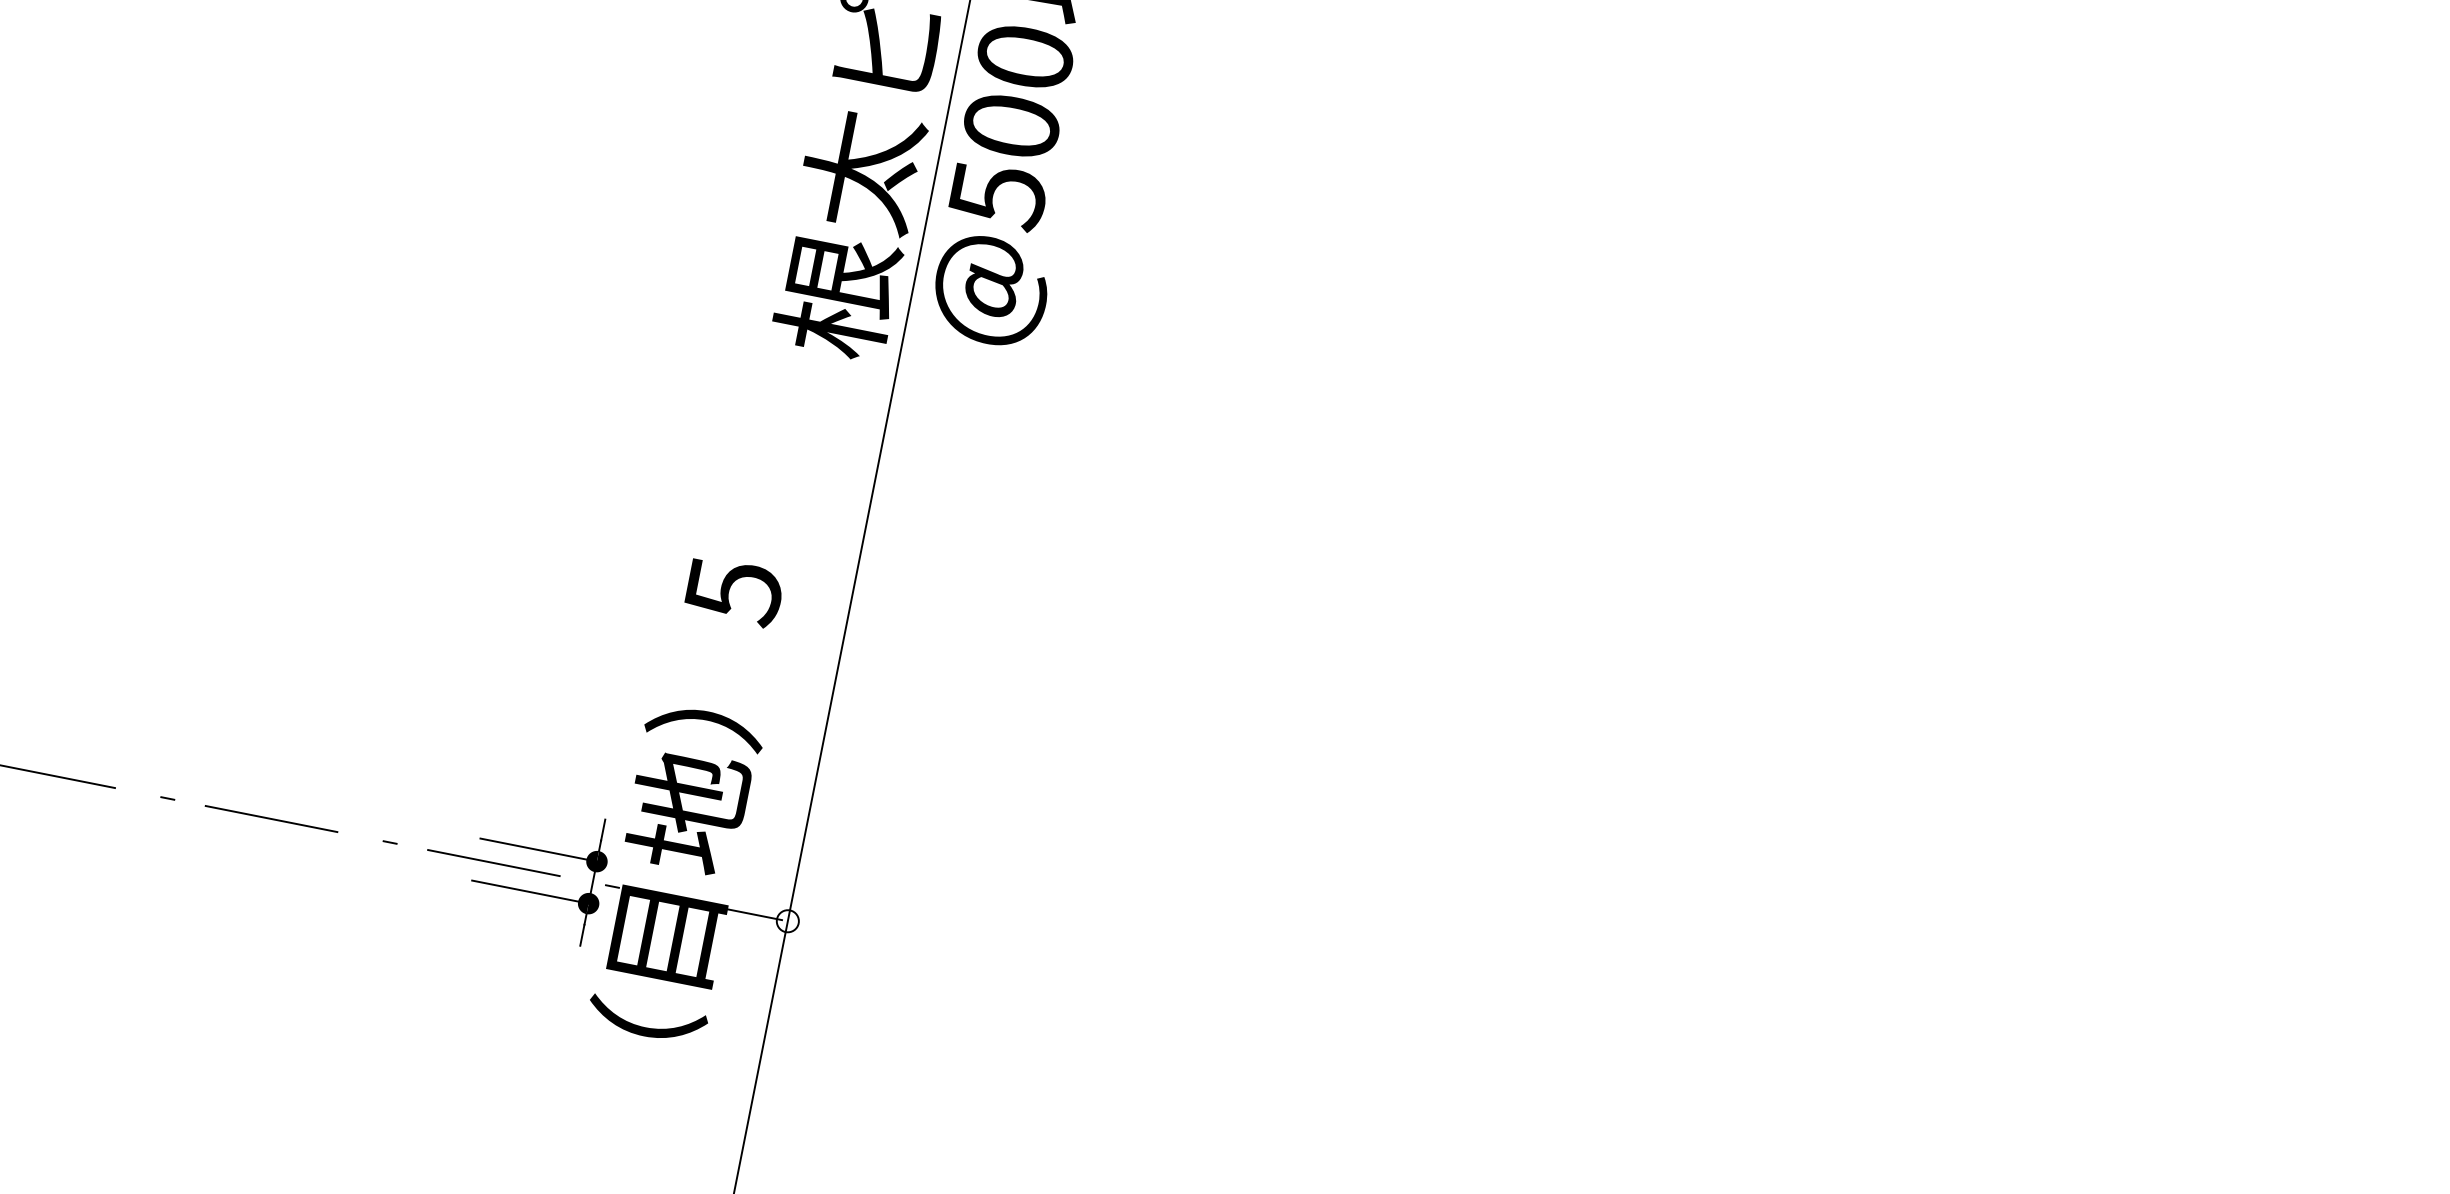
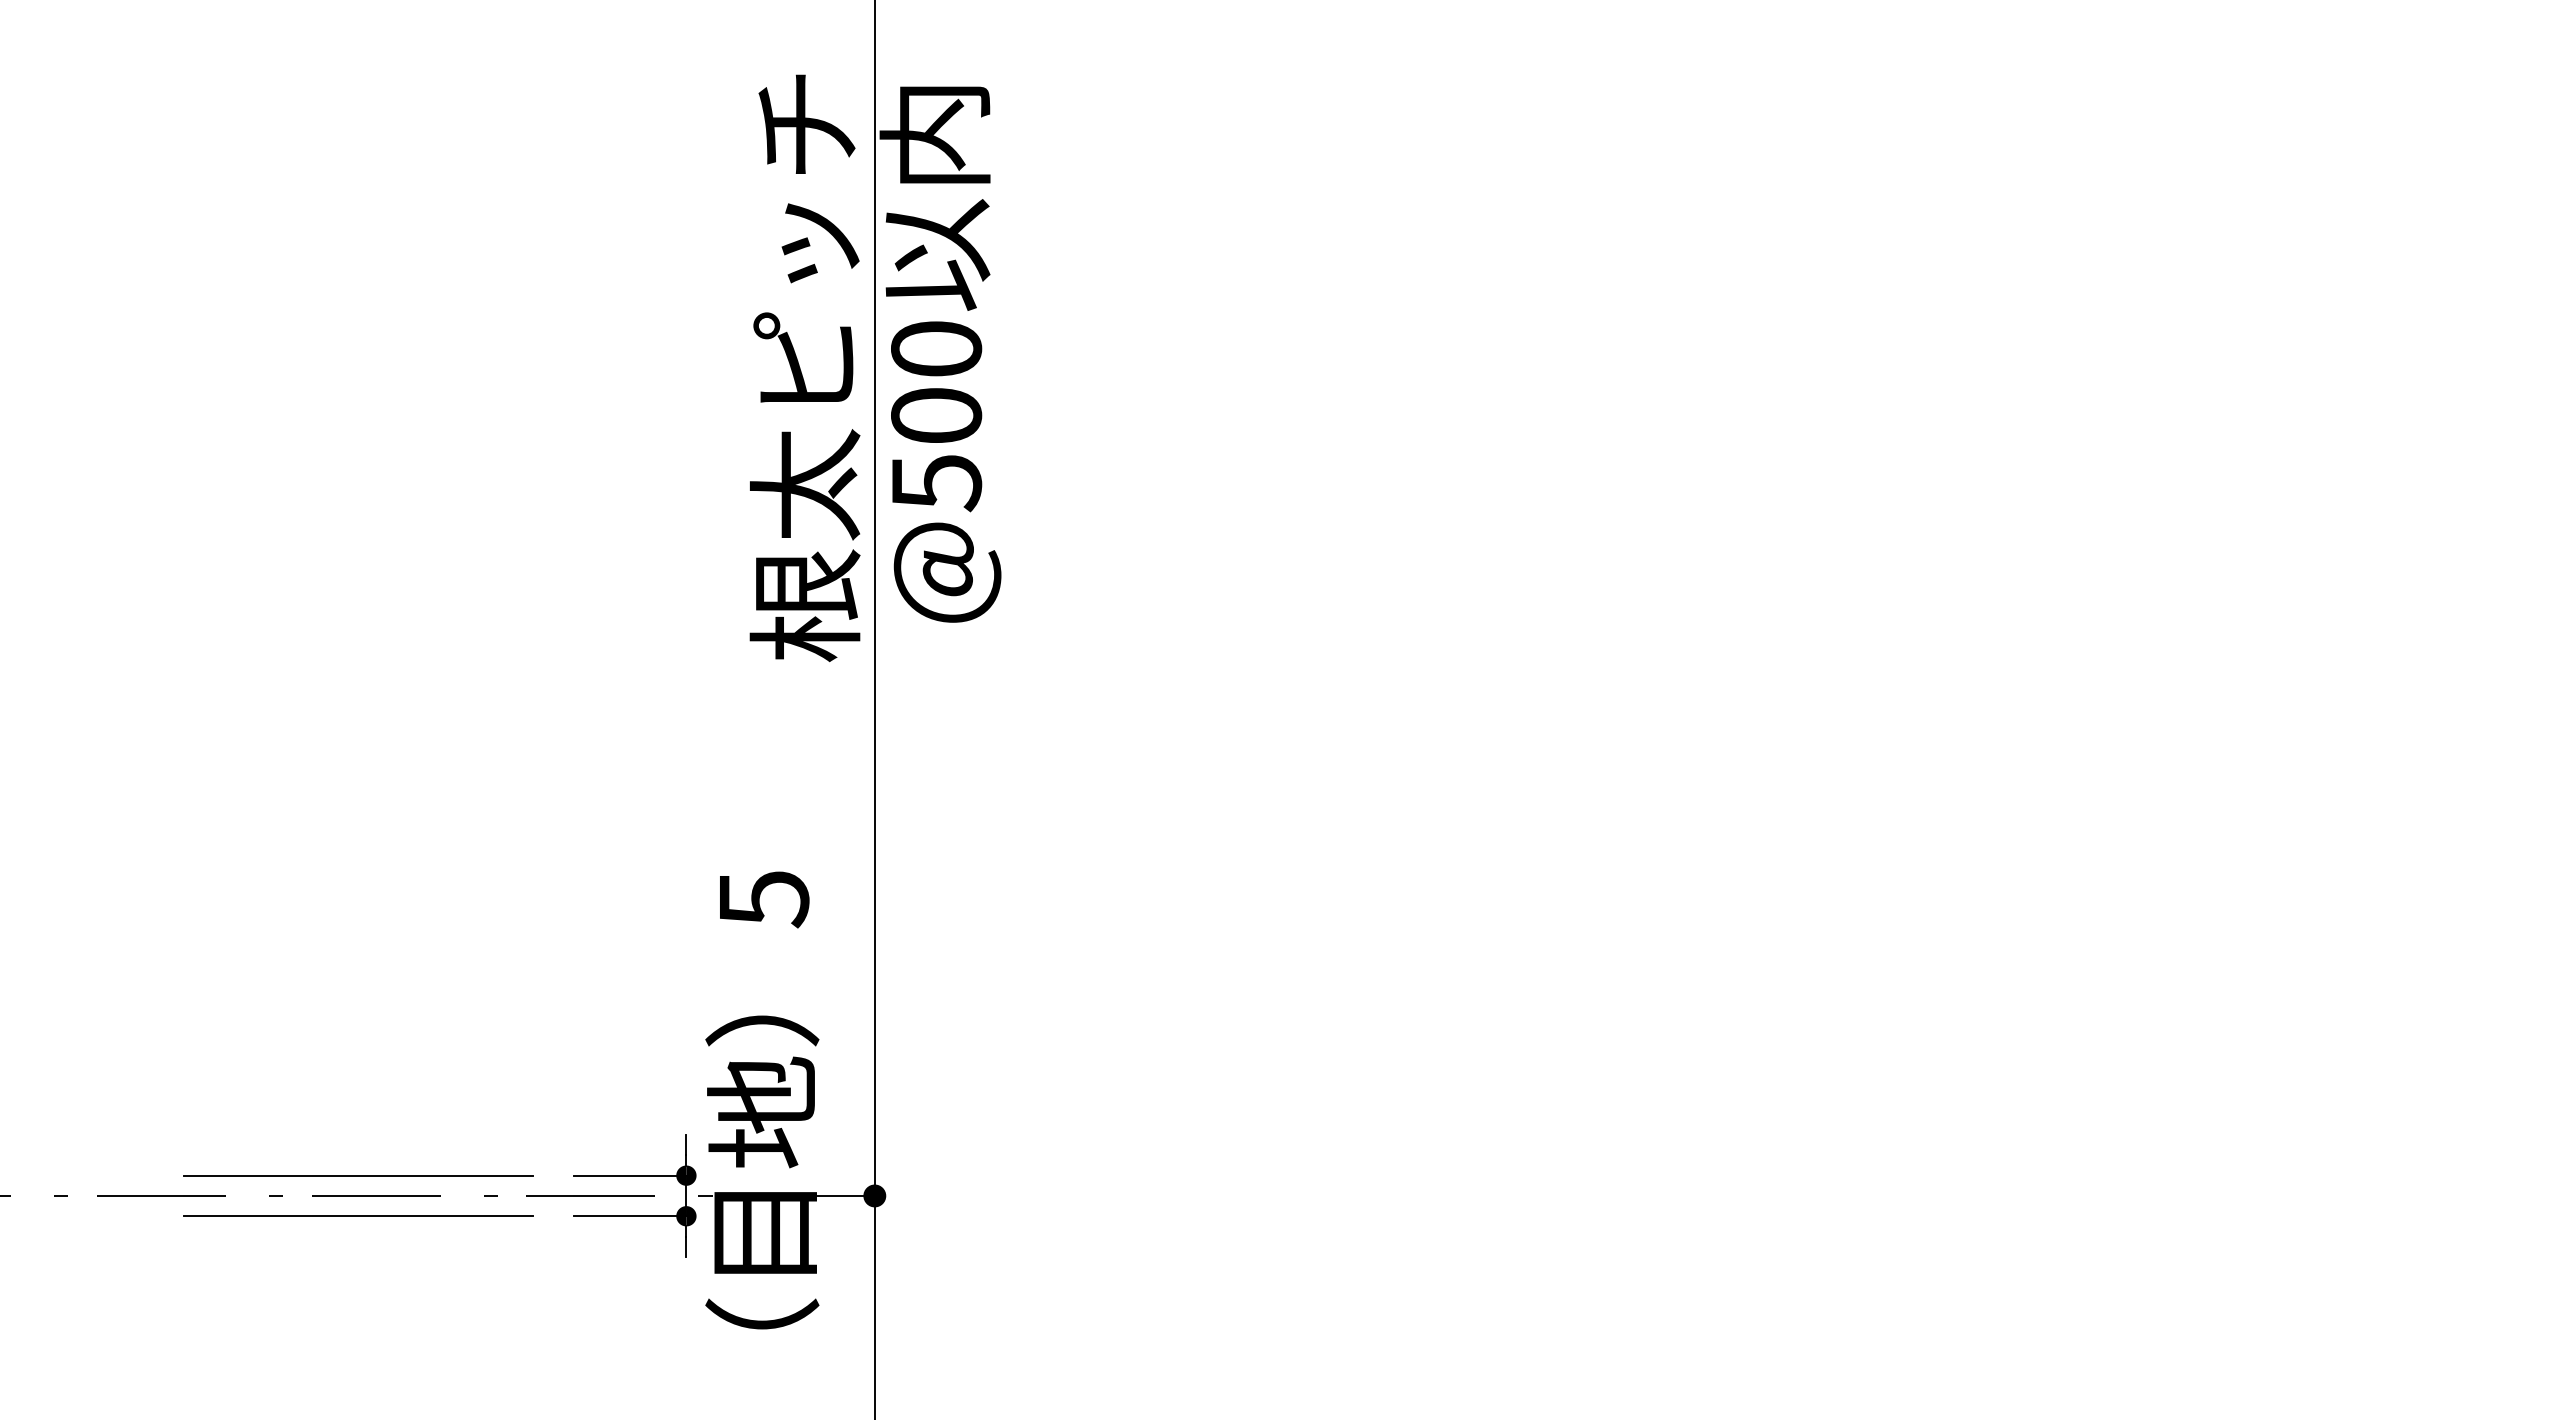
line: (257, 794) -> (358, 1175), added
line: (249, 836) -> (358, 1216), added
fill: (787, 920) -> (874, 1195), added

